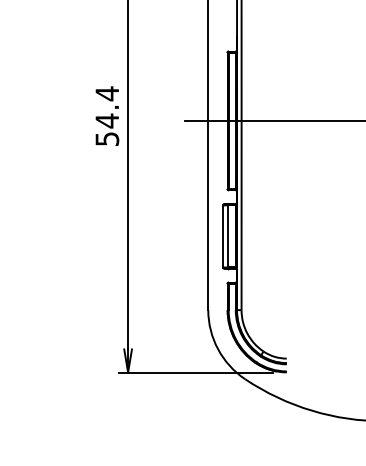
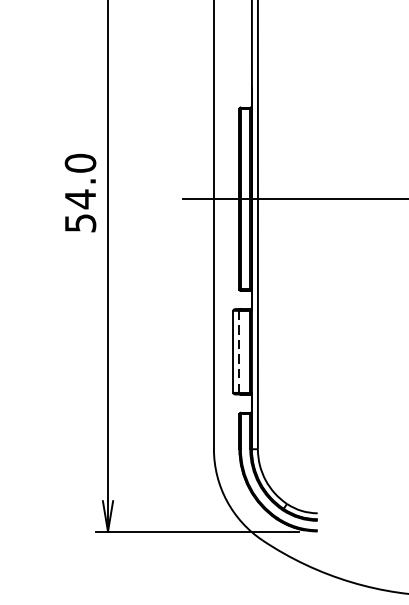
text: (107, 93) -> (80, 162), 54.4 -> 54.0
line: (227, 236) -> (239, 351), solid -> dashed

